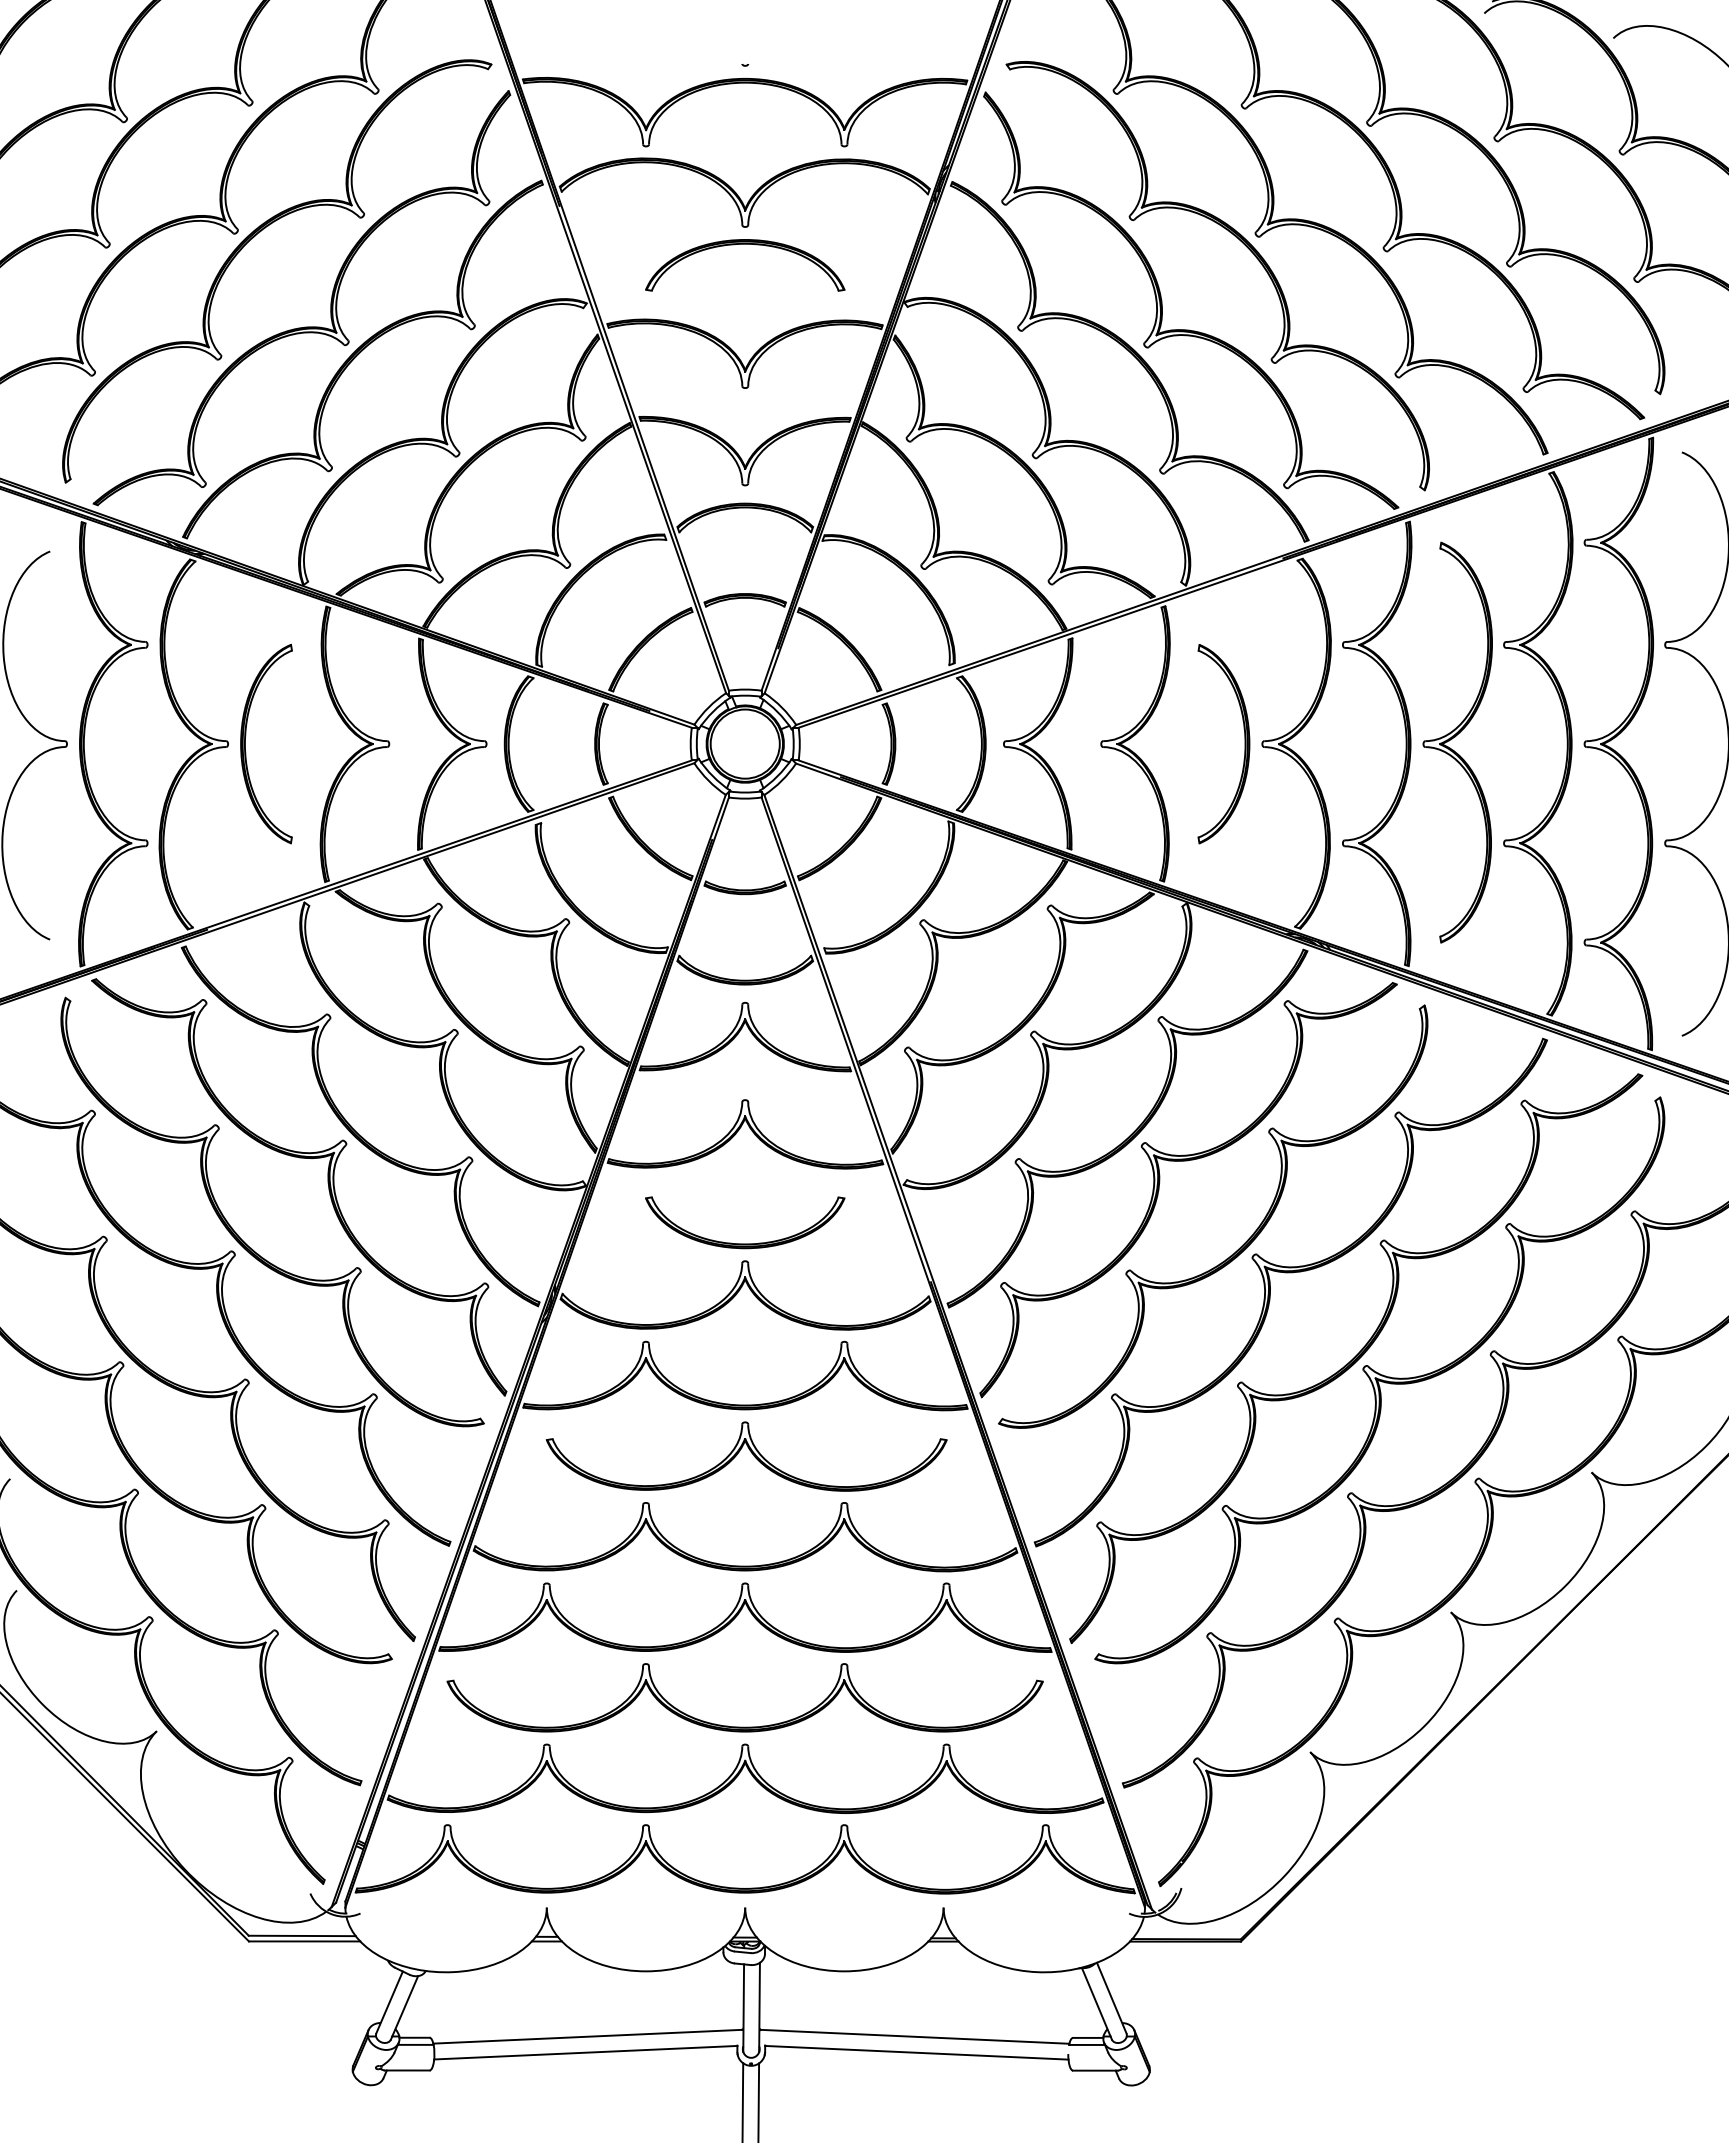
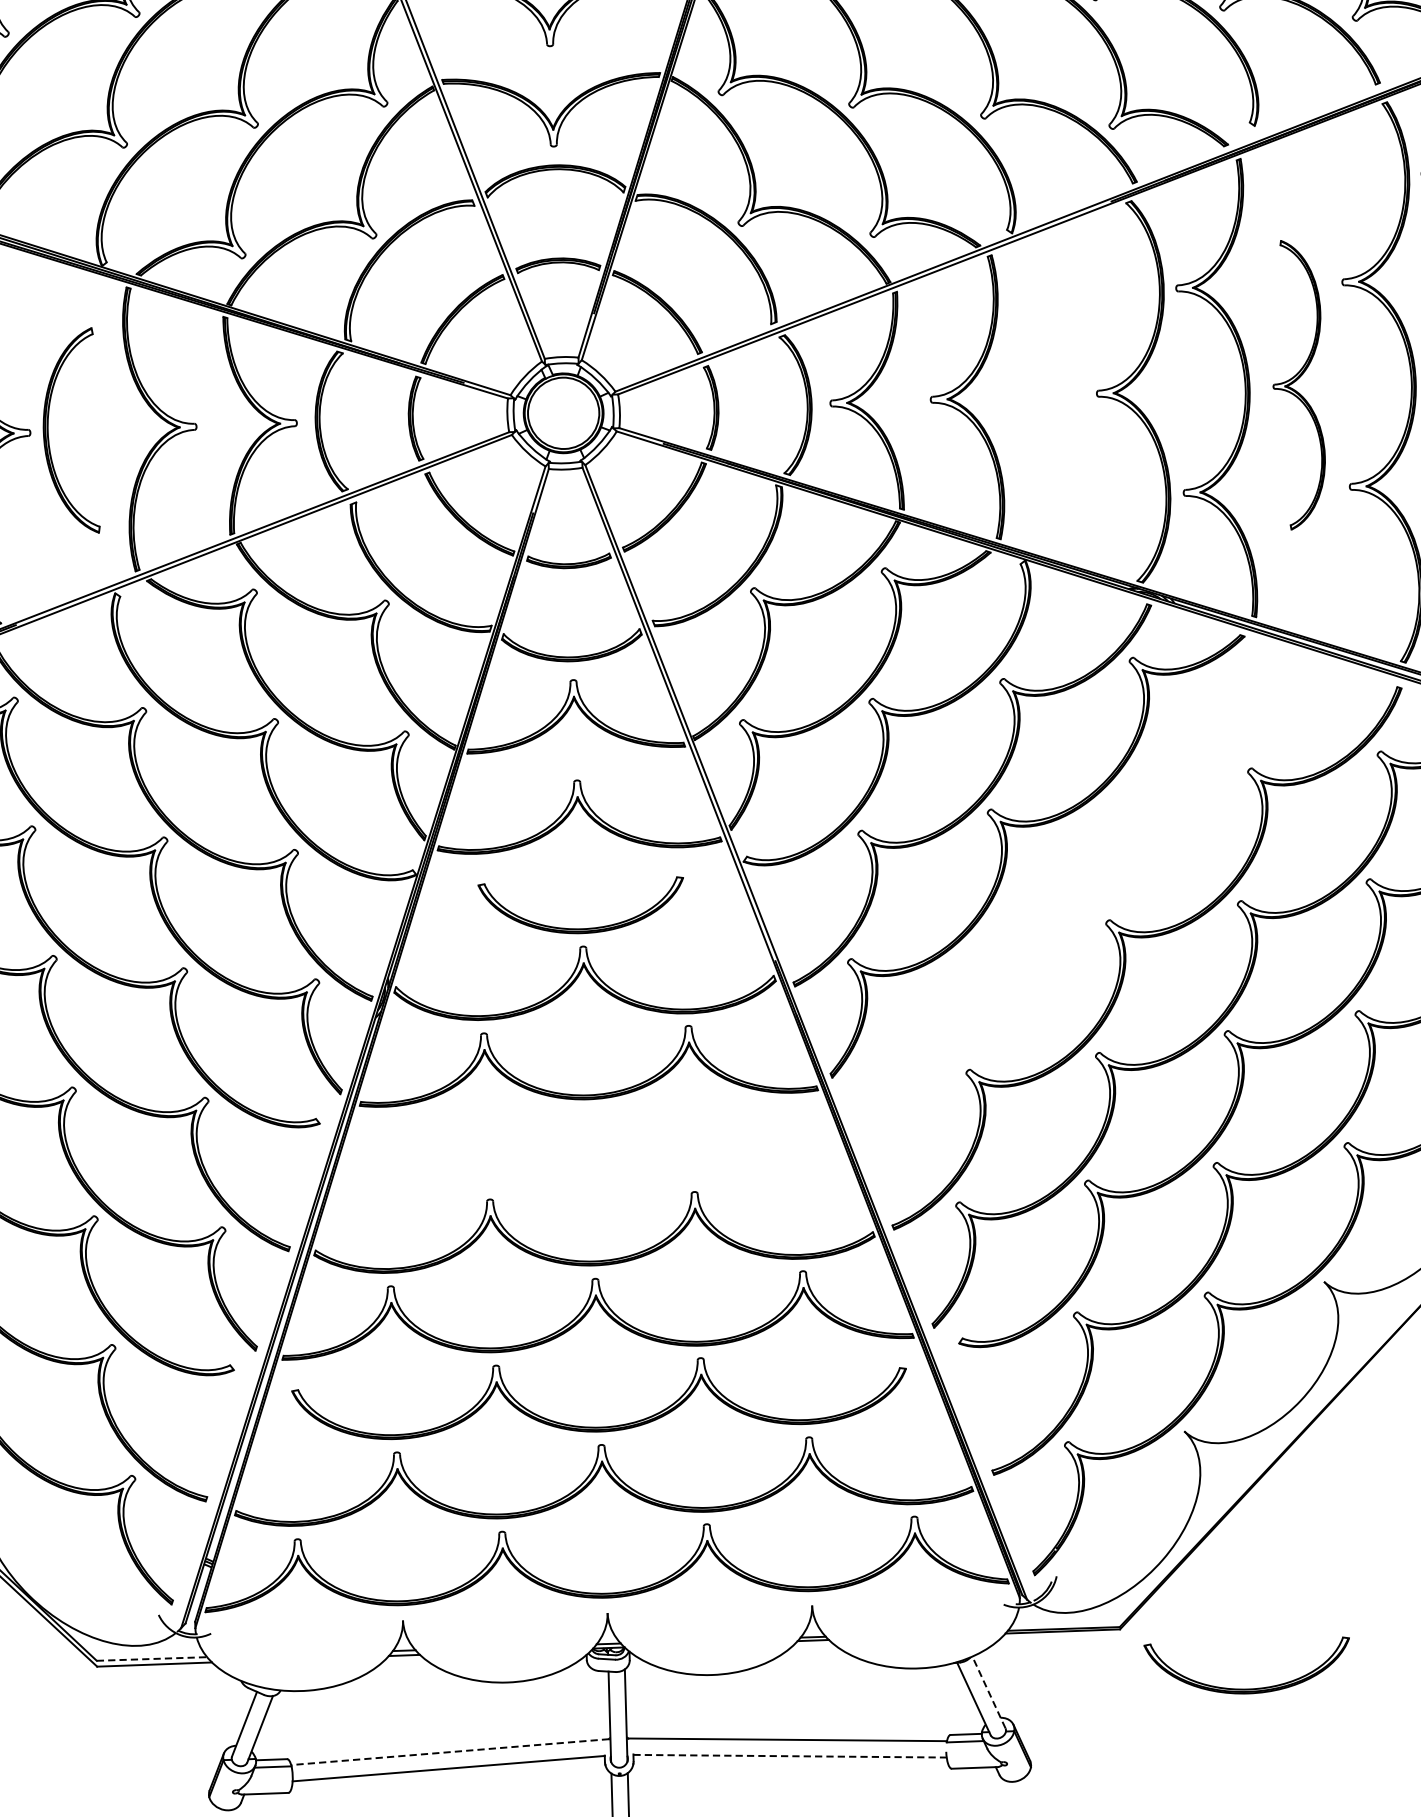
part: (1457, 742) -> (1298, 384), size x0.7
part: (1244, 744) -> (1078, 394), removed
part: (1242, 1244) -> (1095, 910), removed
part: (746, 1456) -> (591, 1147), removed
line: (302, 1935) -> (152, 1658), solid -> dashed
line: (1111, 1997) -> (988, 1691), solid -> dashed
part: (1363, 2003) -> (1248, 1688), added
line: (587, 2036) -> (449, 1751), solid -> dashed
line: (916, 2052) -> (789, 1755), solid -> dashed

